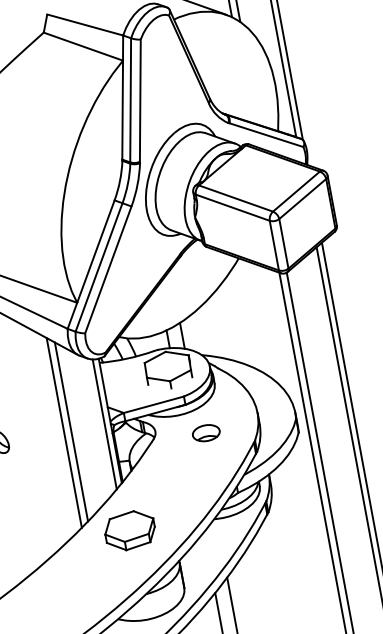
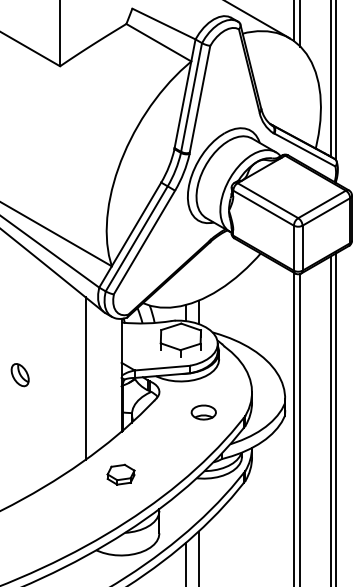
line: (105, 424) -> (116, 377), removed
line: (64, 433) -> (79, 378), removed
part: (205, 433) -> (203, 412), moved
part: (129, 530) -> (120, 474), size x0.6

